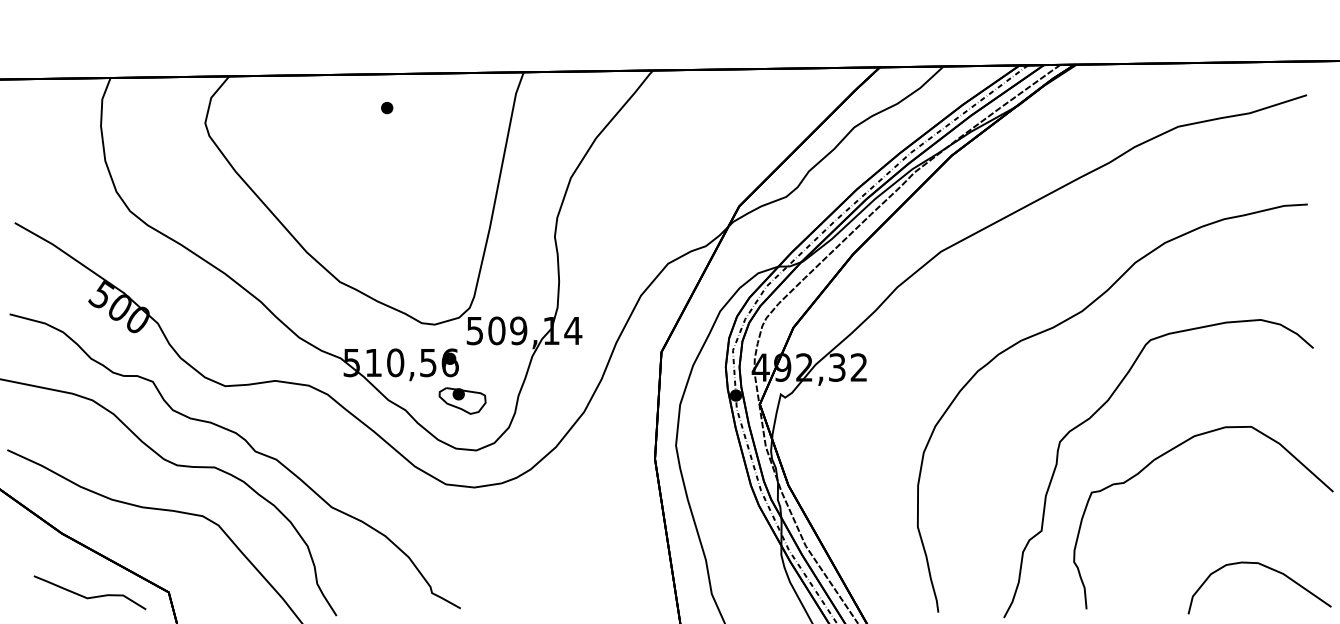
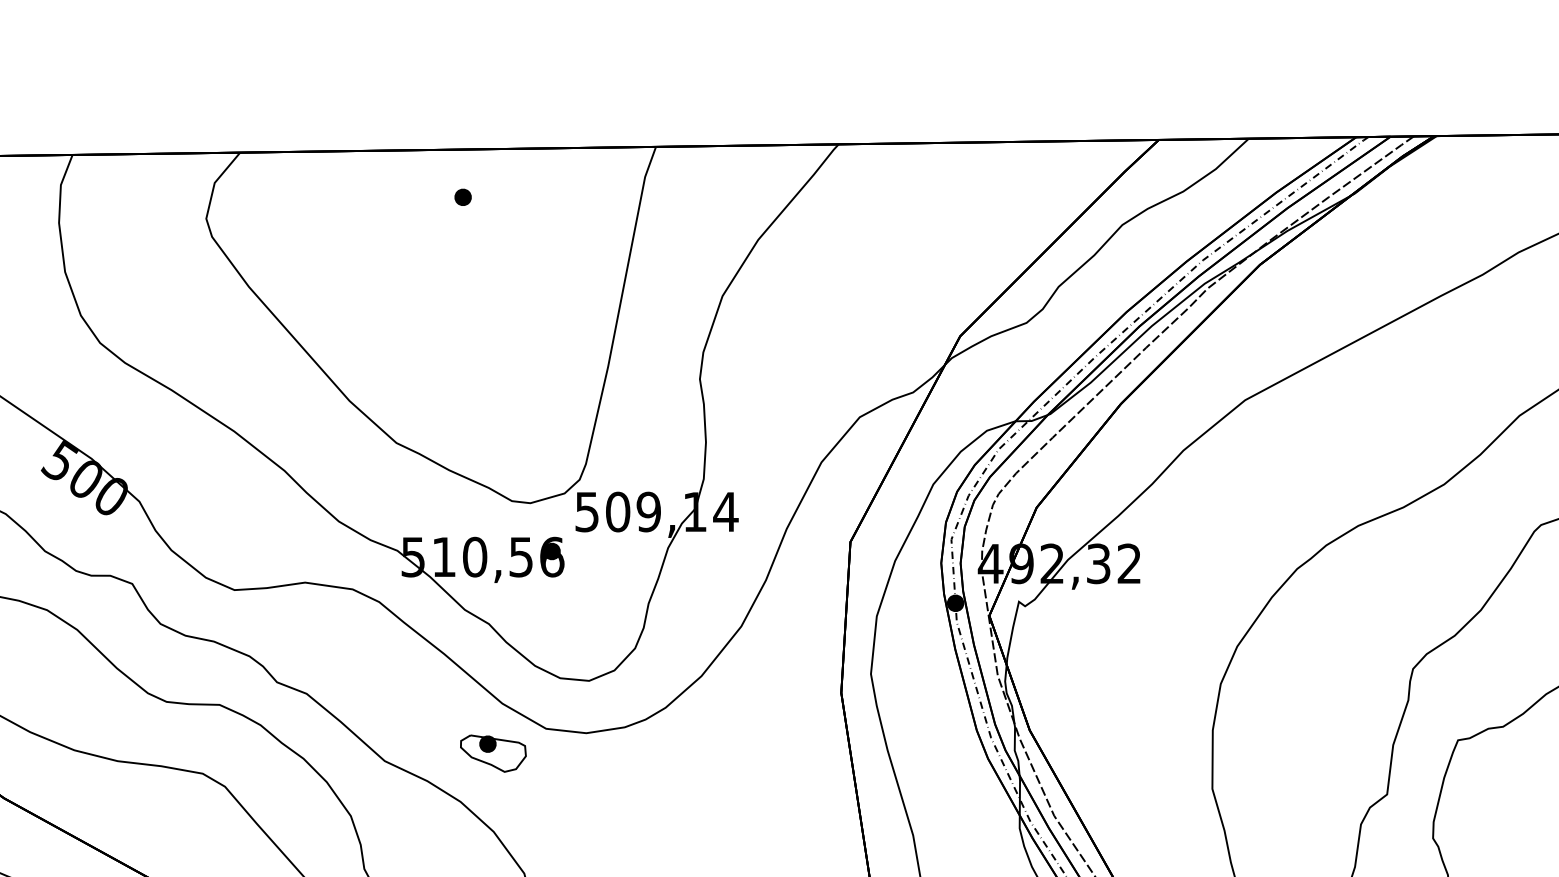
part: (462, 400) -> (493, 752), moved

